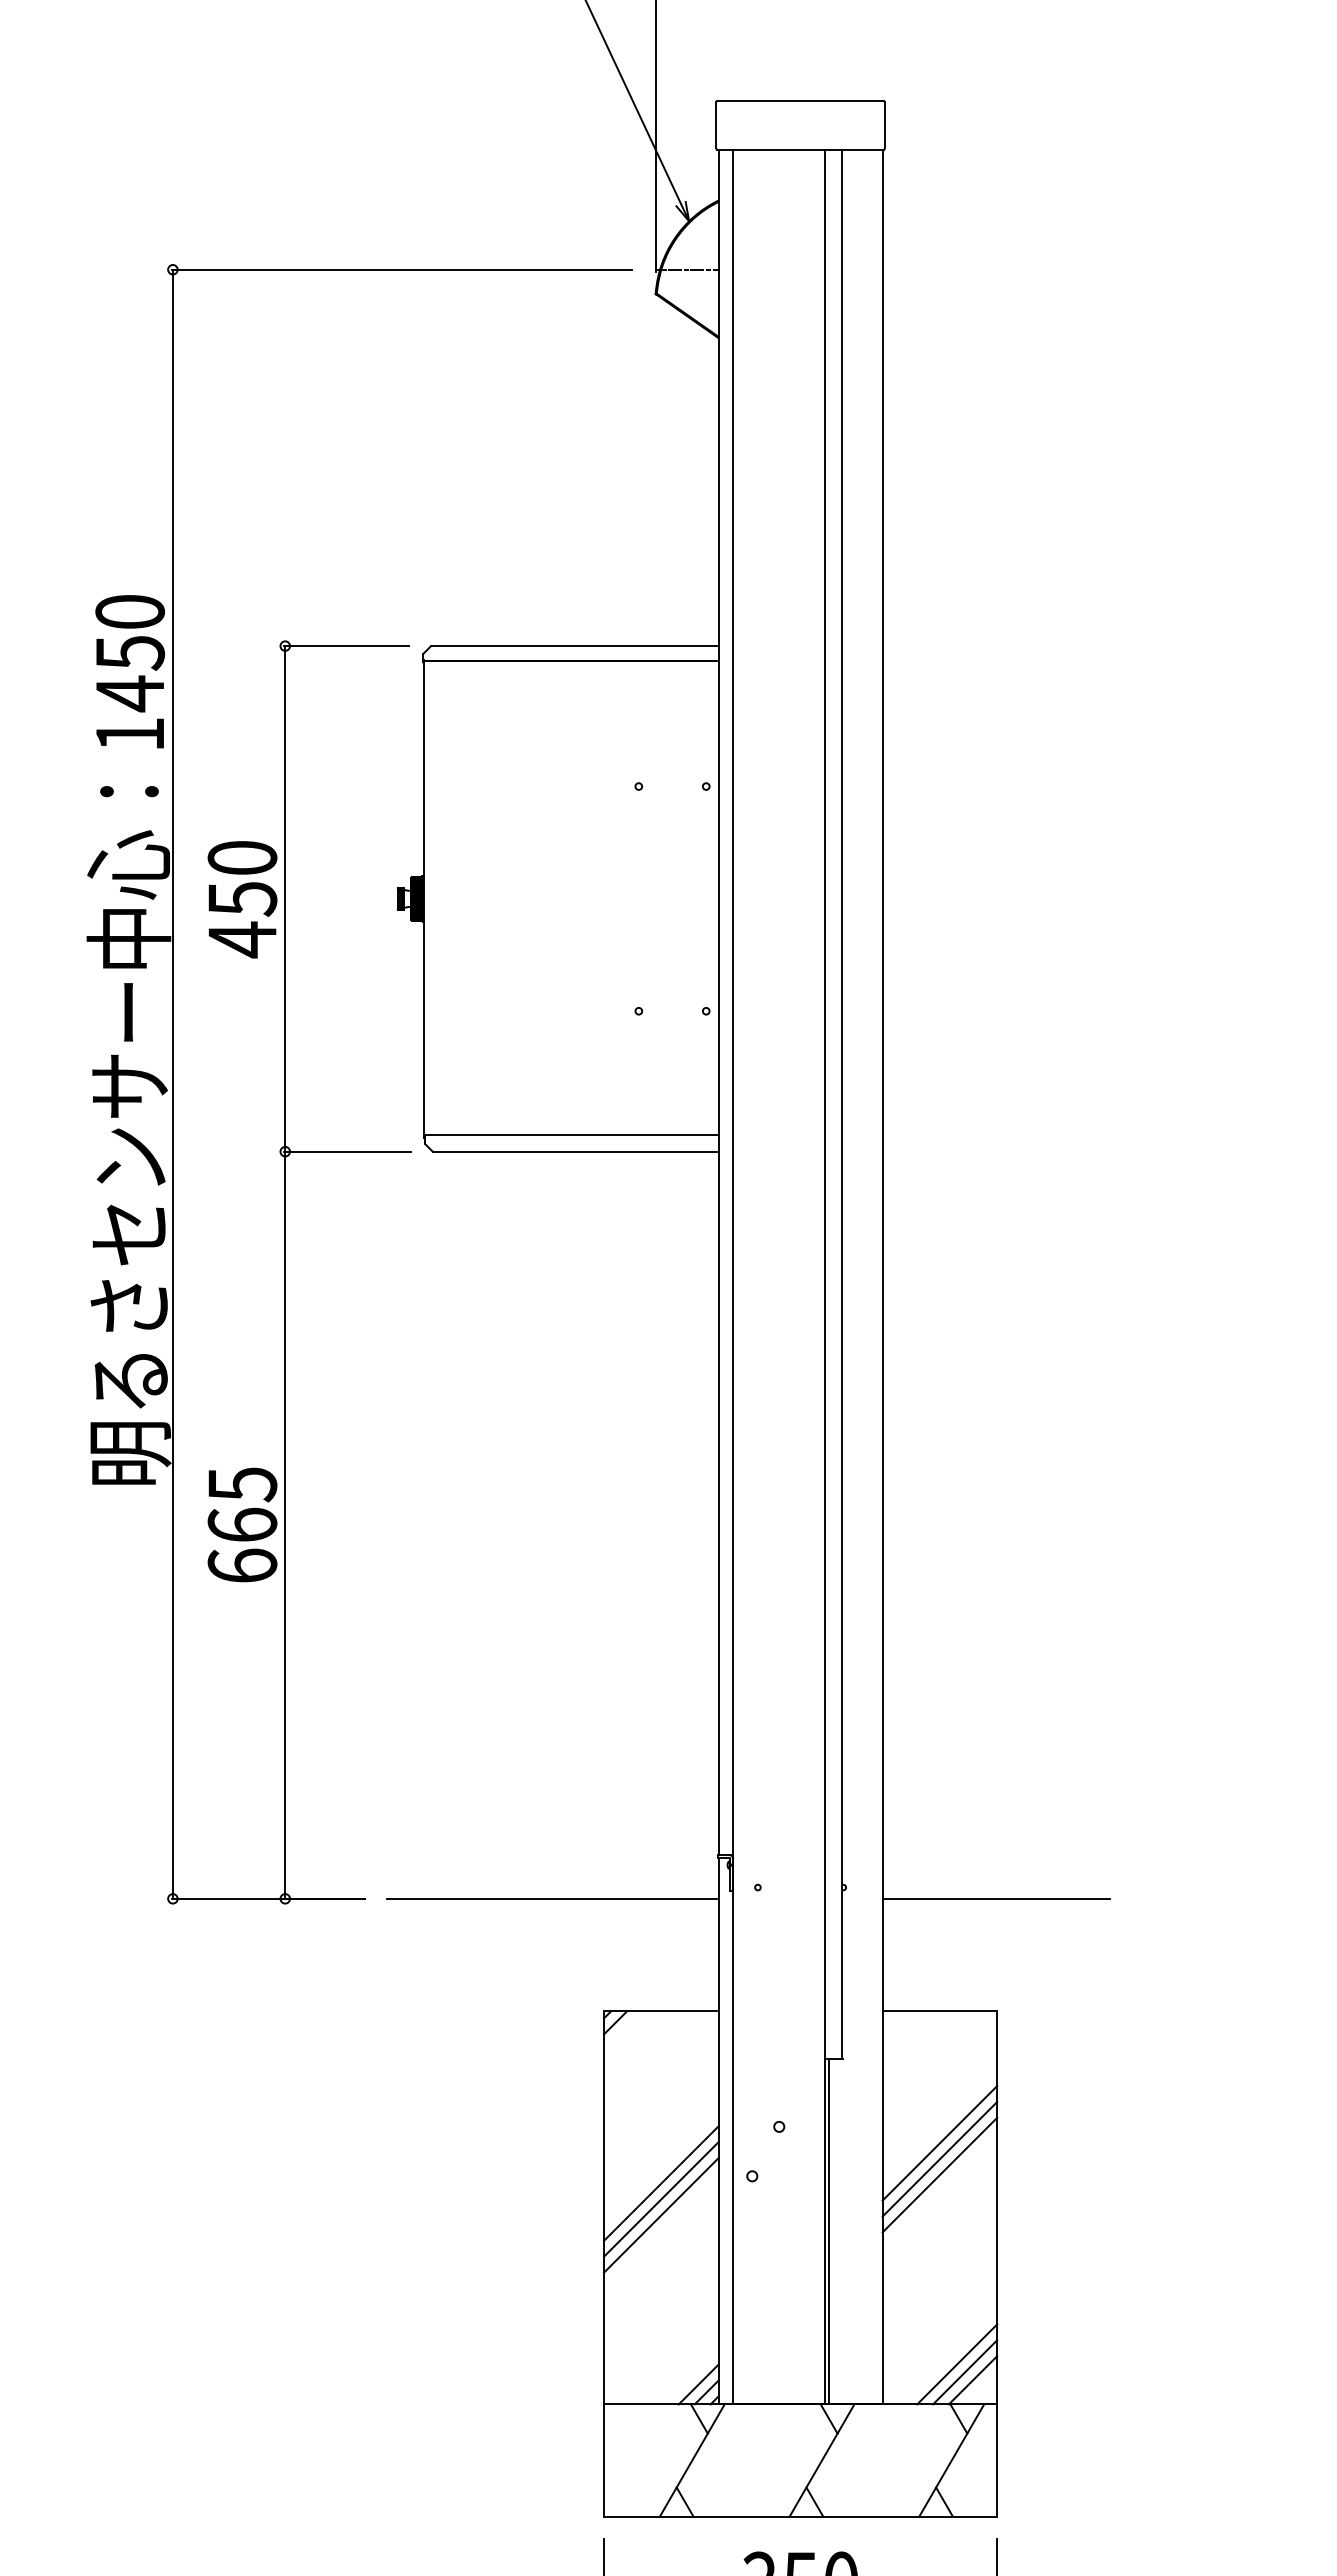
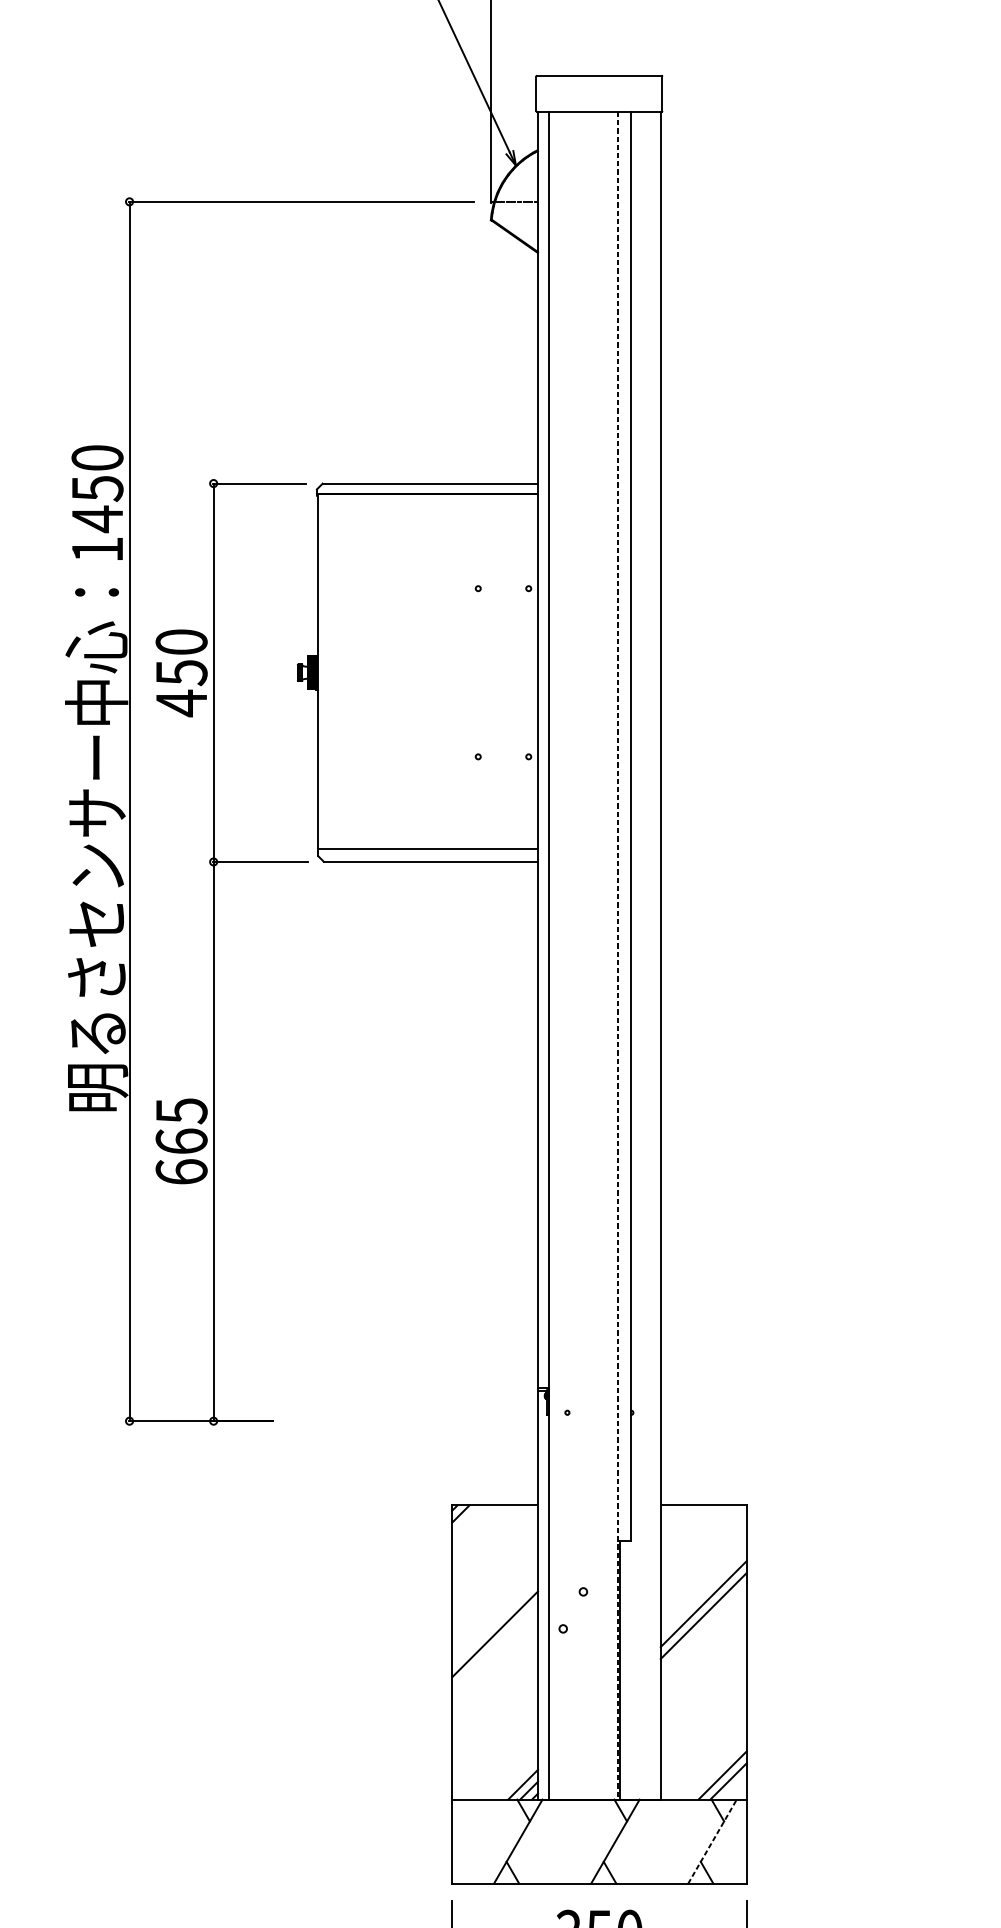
line: (825, 1277) -> (618, 956), solid -> dashed
line: (552, 1898) -> (413, 1420), removed
line: (995, 1898) -> (745, 1420), removed
line: (939, 2174) -> (703, 1627), removed
line: (661, 2199) -> (495, 1646), removed
line: (661, 2215) -> (495, 1658), removed
line: (957, 2364) -> (716, 1769), removed
line: (951, 2460) -> (712, 1841), solid -> dashed

